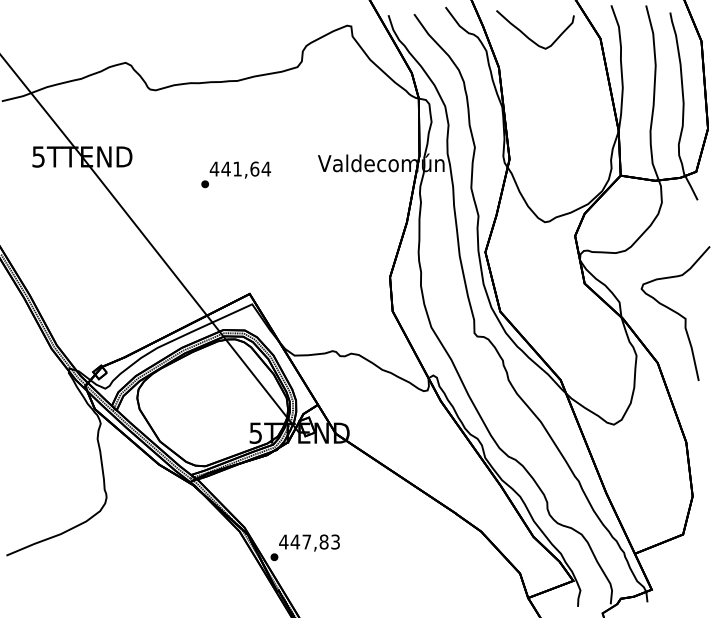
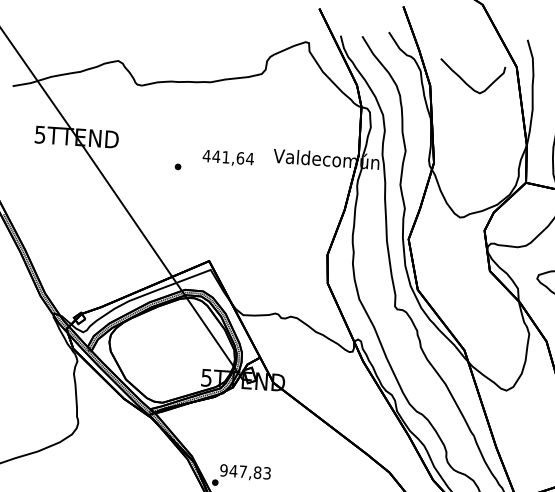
curve: (528, 36) -> (466, 82), moved
text: (240, 169) -> (228, 157), moved
text: (283, 541) -> (223, 469), 447,83 -> 947,83

